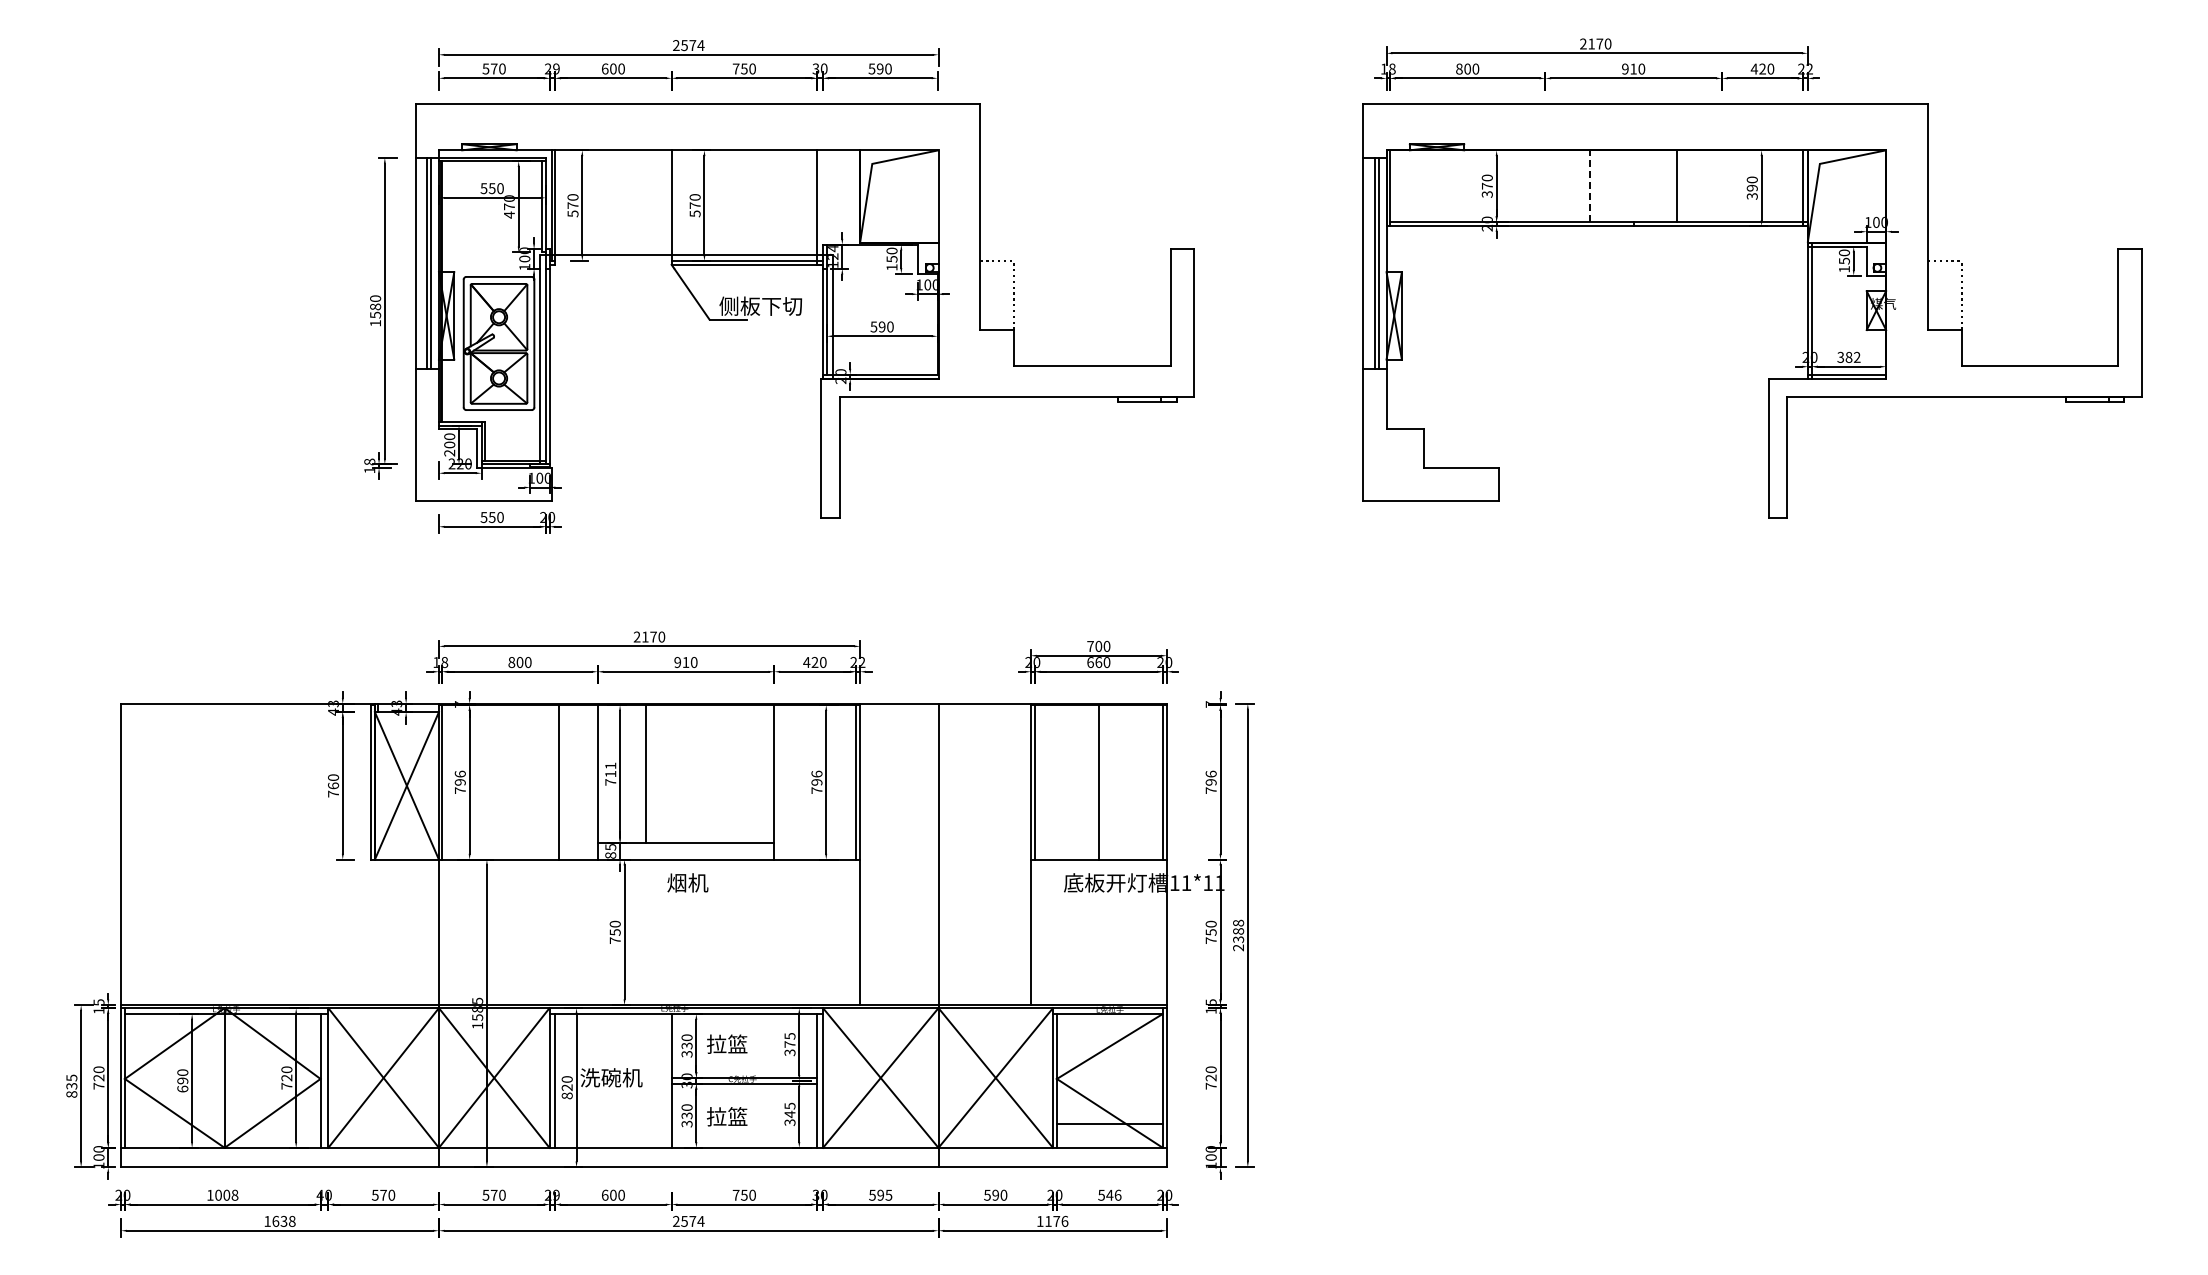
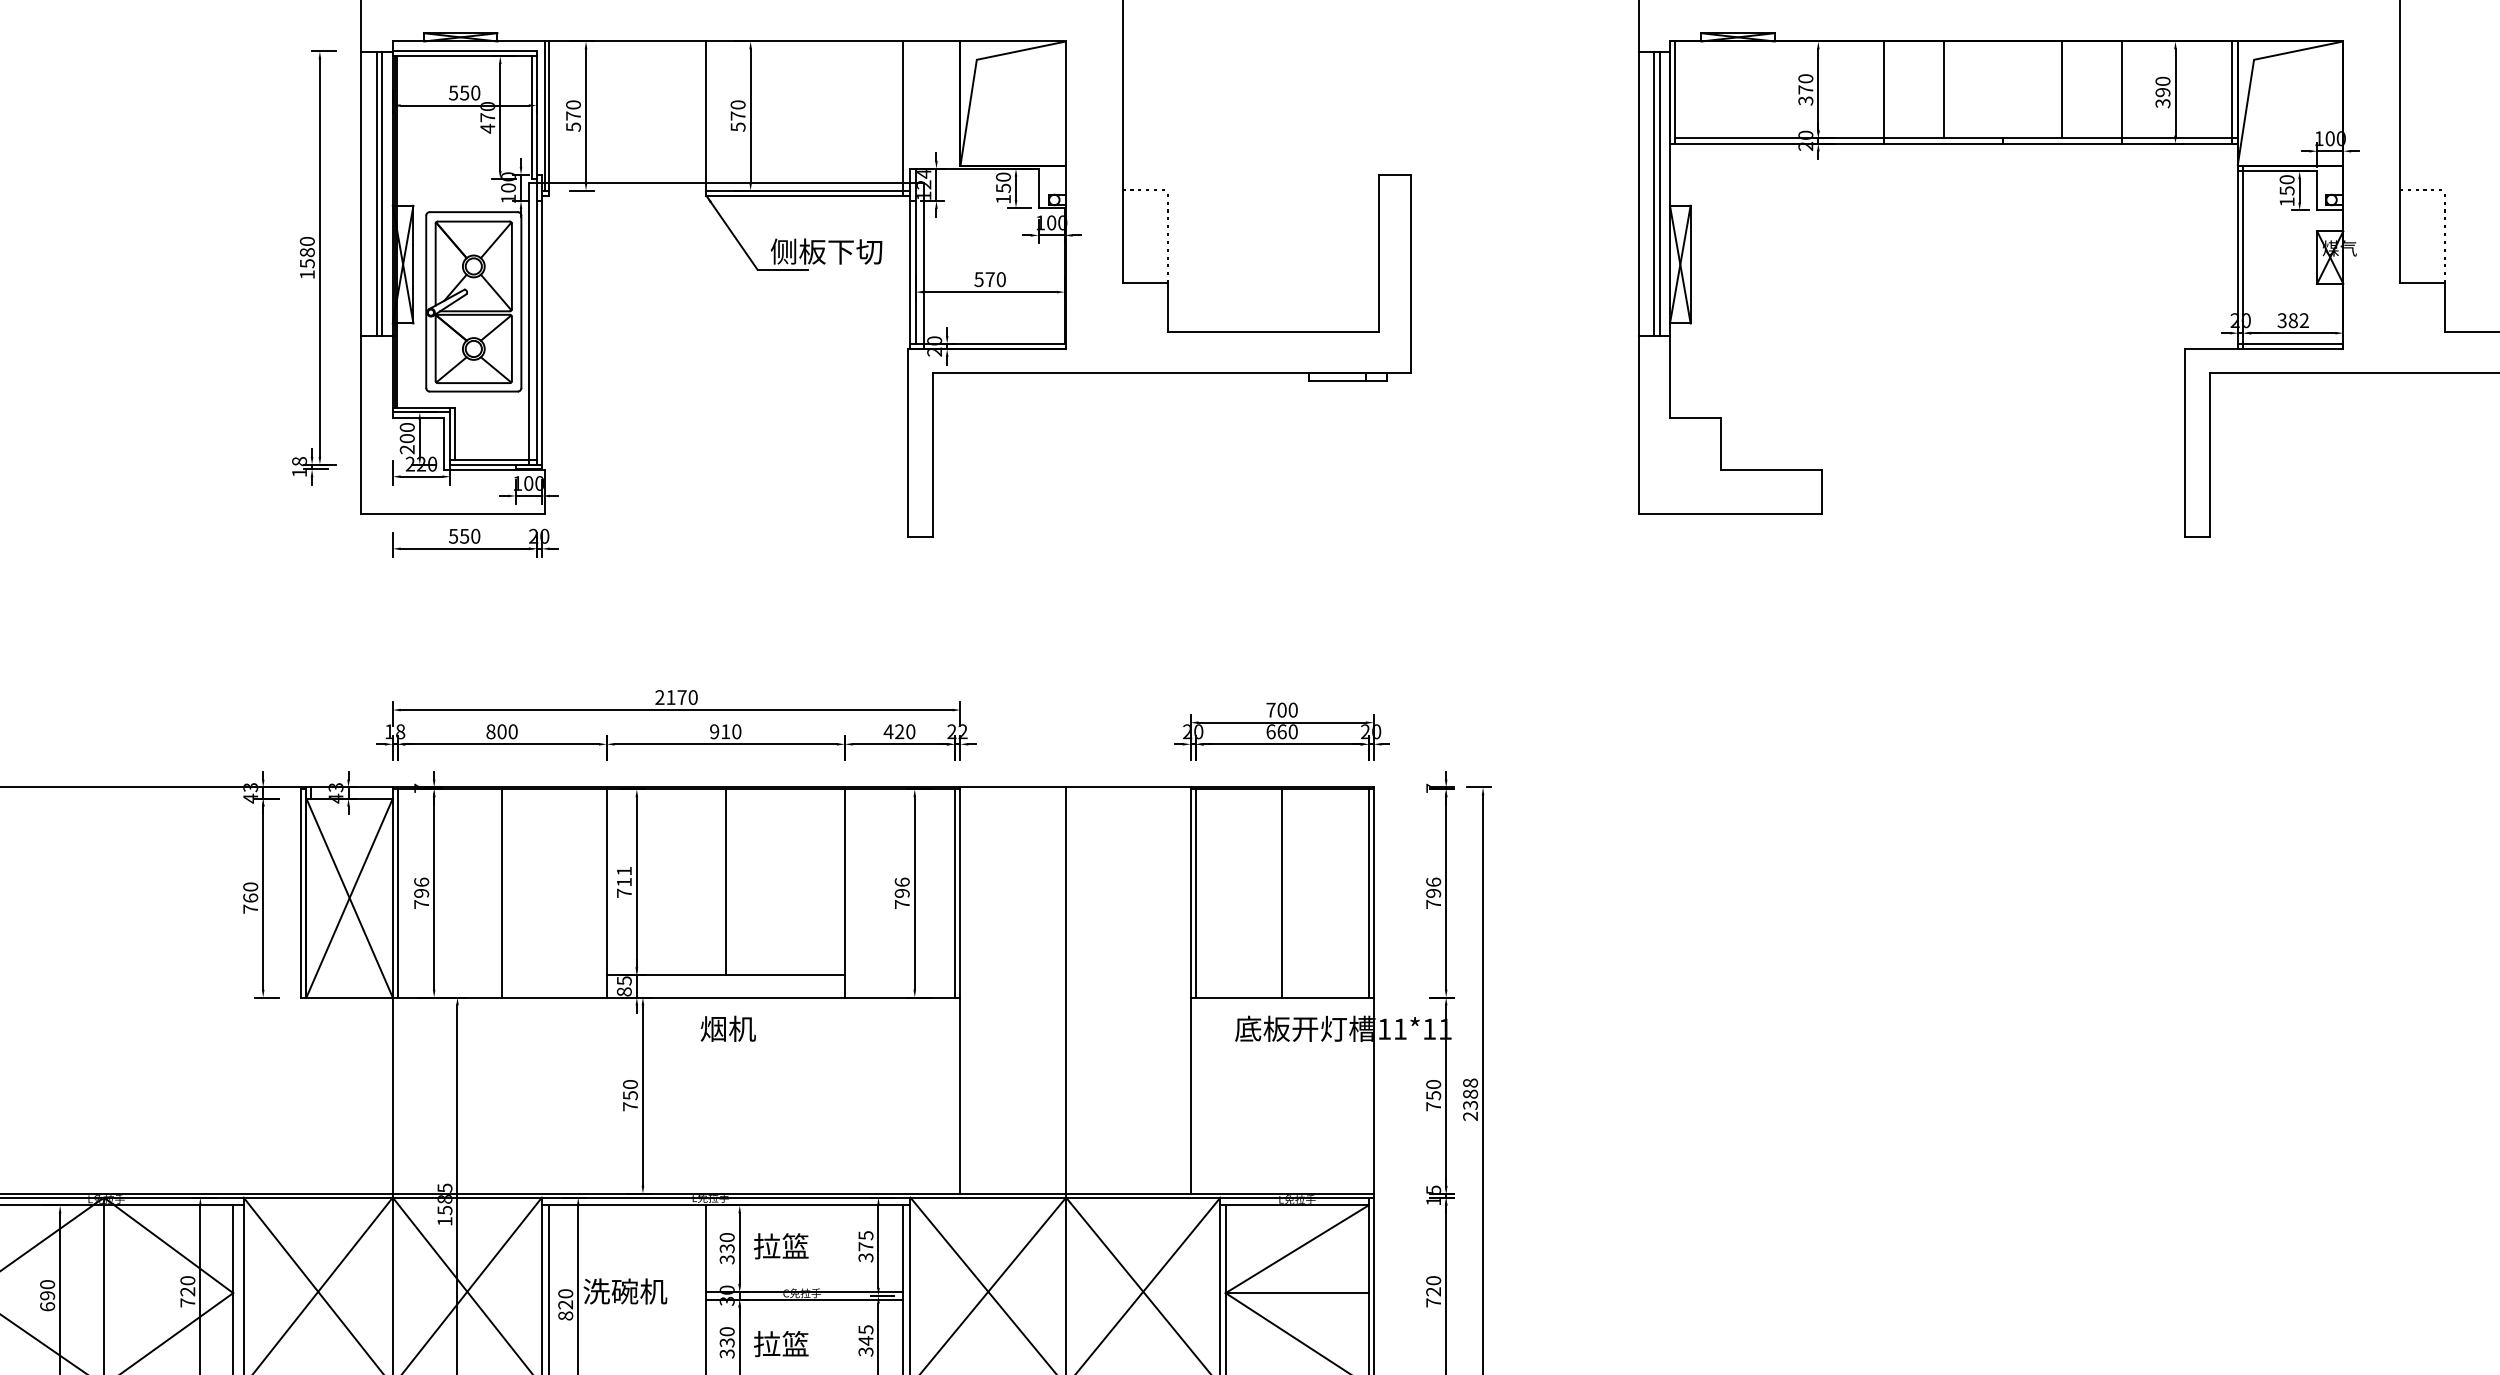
line: (1589, 186) -> (1943, 90), dashed -> solid
line: (1545, 188) -> (1884, 92), added
line: (1721, 188) -> (2121, 92), added
text: (881, 326) -> (989, 278), 590 -> 570
line: (646, 774) -> (726, 882), moved
line: (559, 782) -> (502, 893), moved
line: (1109, 1123) -> (1296, 1292), moved

